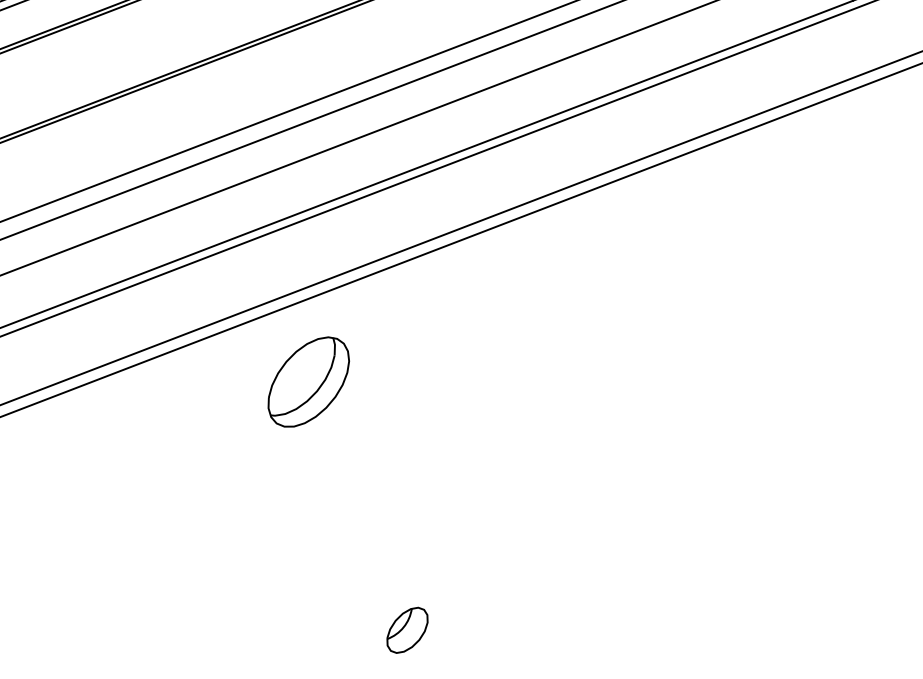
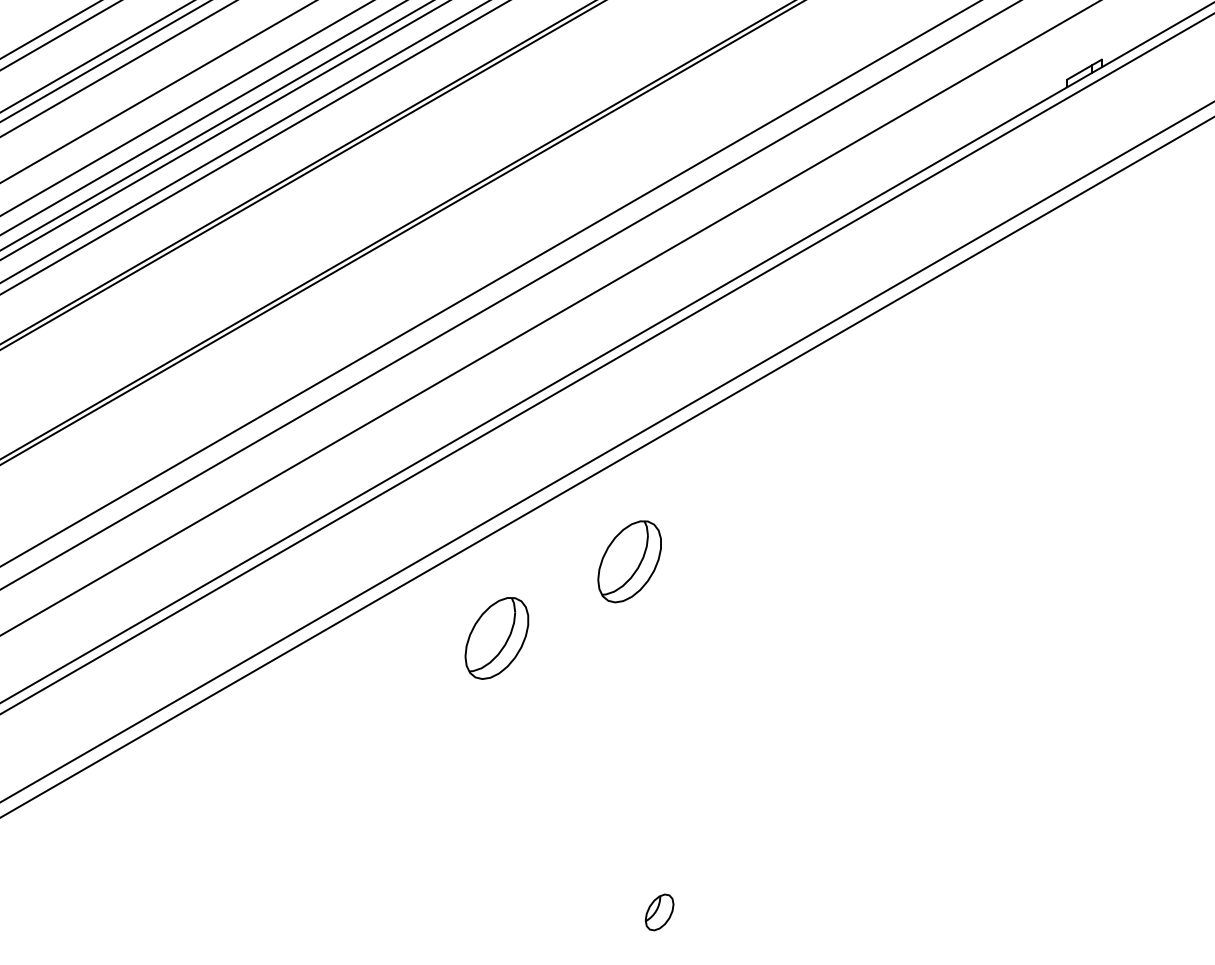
part: (428, 335) -> (629, 561), added
part: (308, 382) -> (496, 638), size x0.71
part: (407, 630) -> (659, 912), size x0.62

